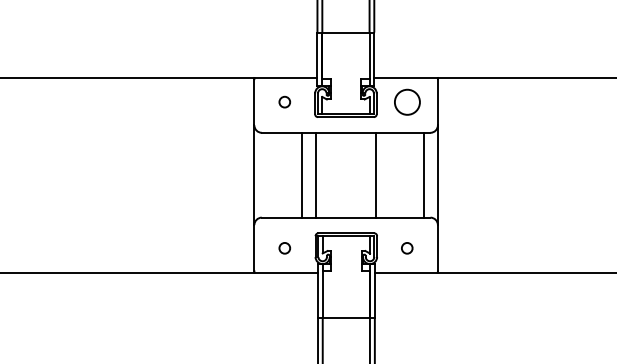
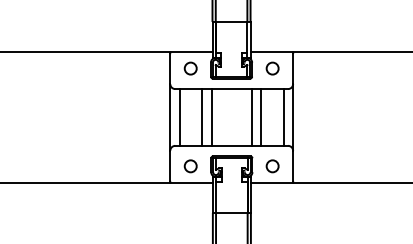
circle: (284, 102) -> (190, 68), size x1.67
circle: (407, 102) -> (272, 68), size x0.71
line: (268, 175) -> (179, 117), added
line: (390, 175) -> (261, 117), added
circle: (284, 248) -> (190, 166), size x1.67
circle: (407, 248) -> (272, 166), size x1.67

